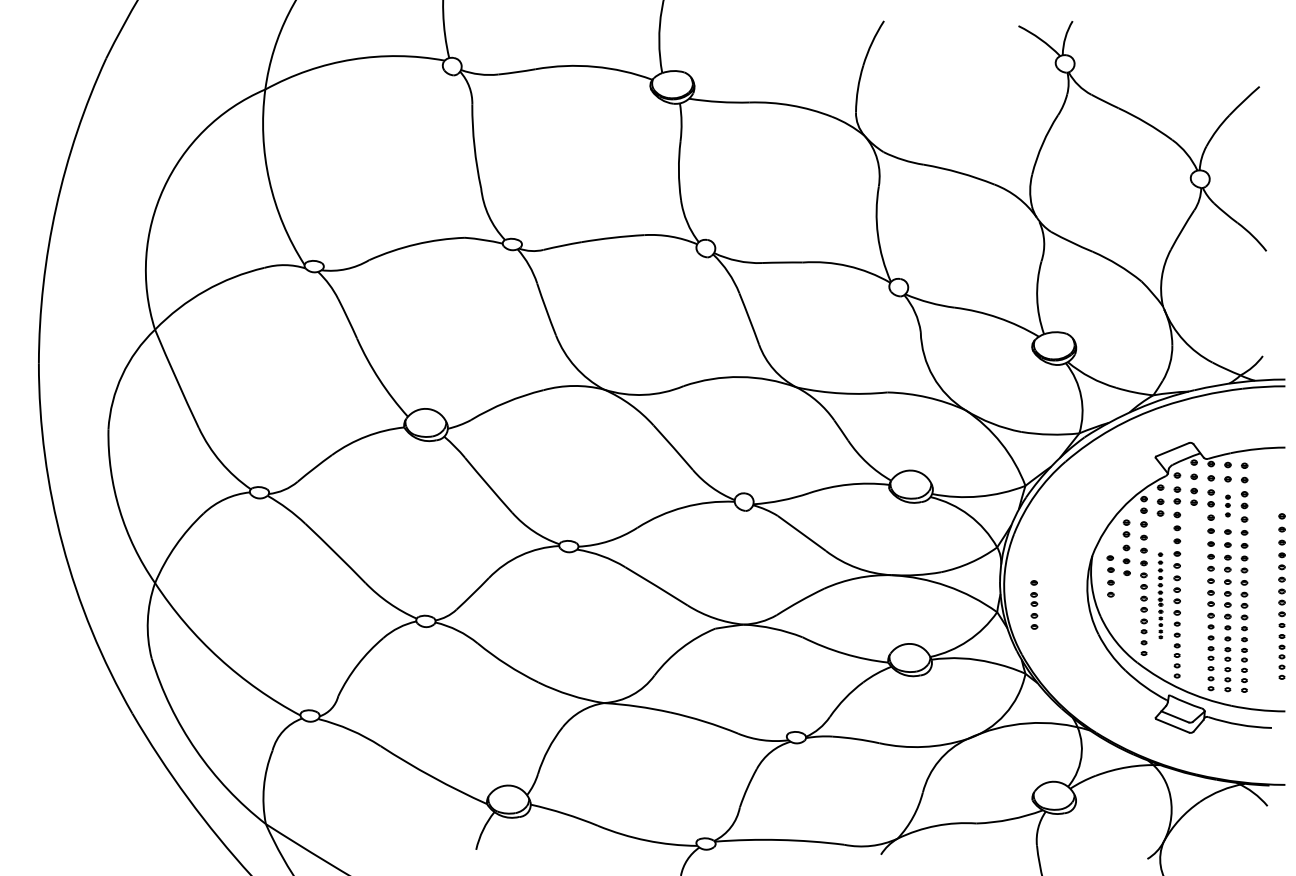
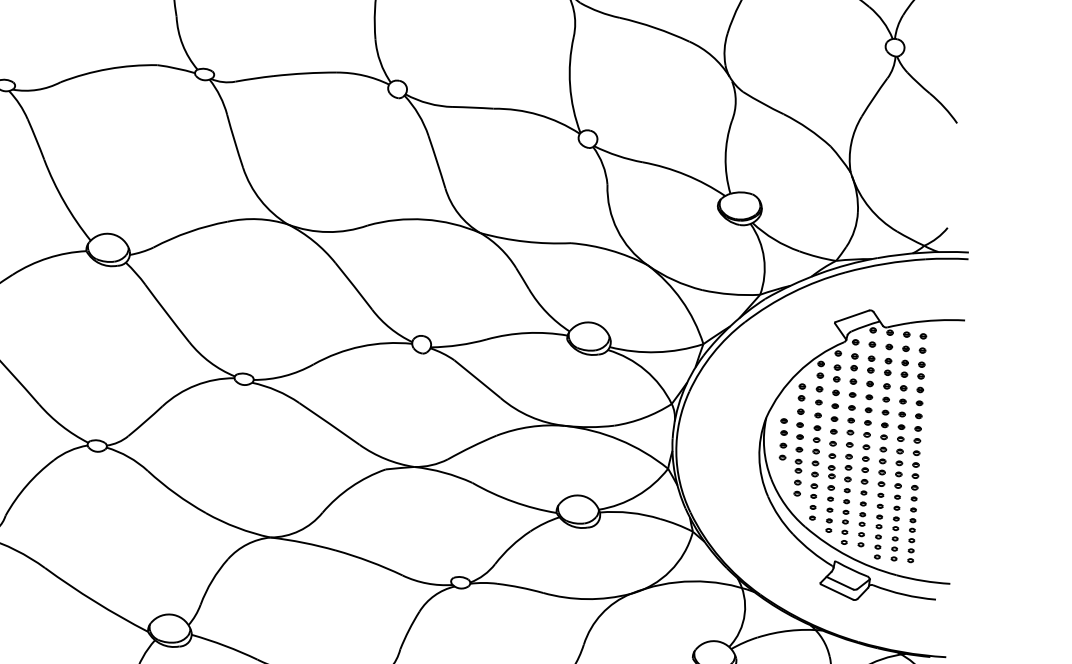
part: (1227, 505) -> (904, 375), size x1.43
part: (1160, 595) -> (832, 461), size x1.67
part: (1281, 596) -> (865, 464), moved
part: (1034, 604) -> (798, 471), moved

